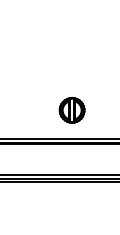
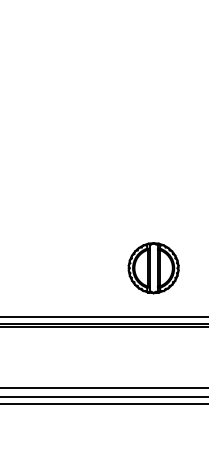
part: (71, 109) -> (152, 266), moved

